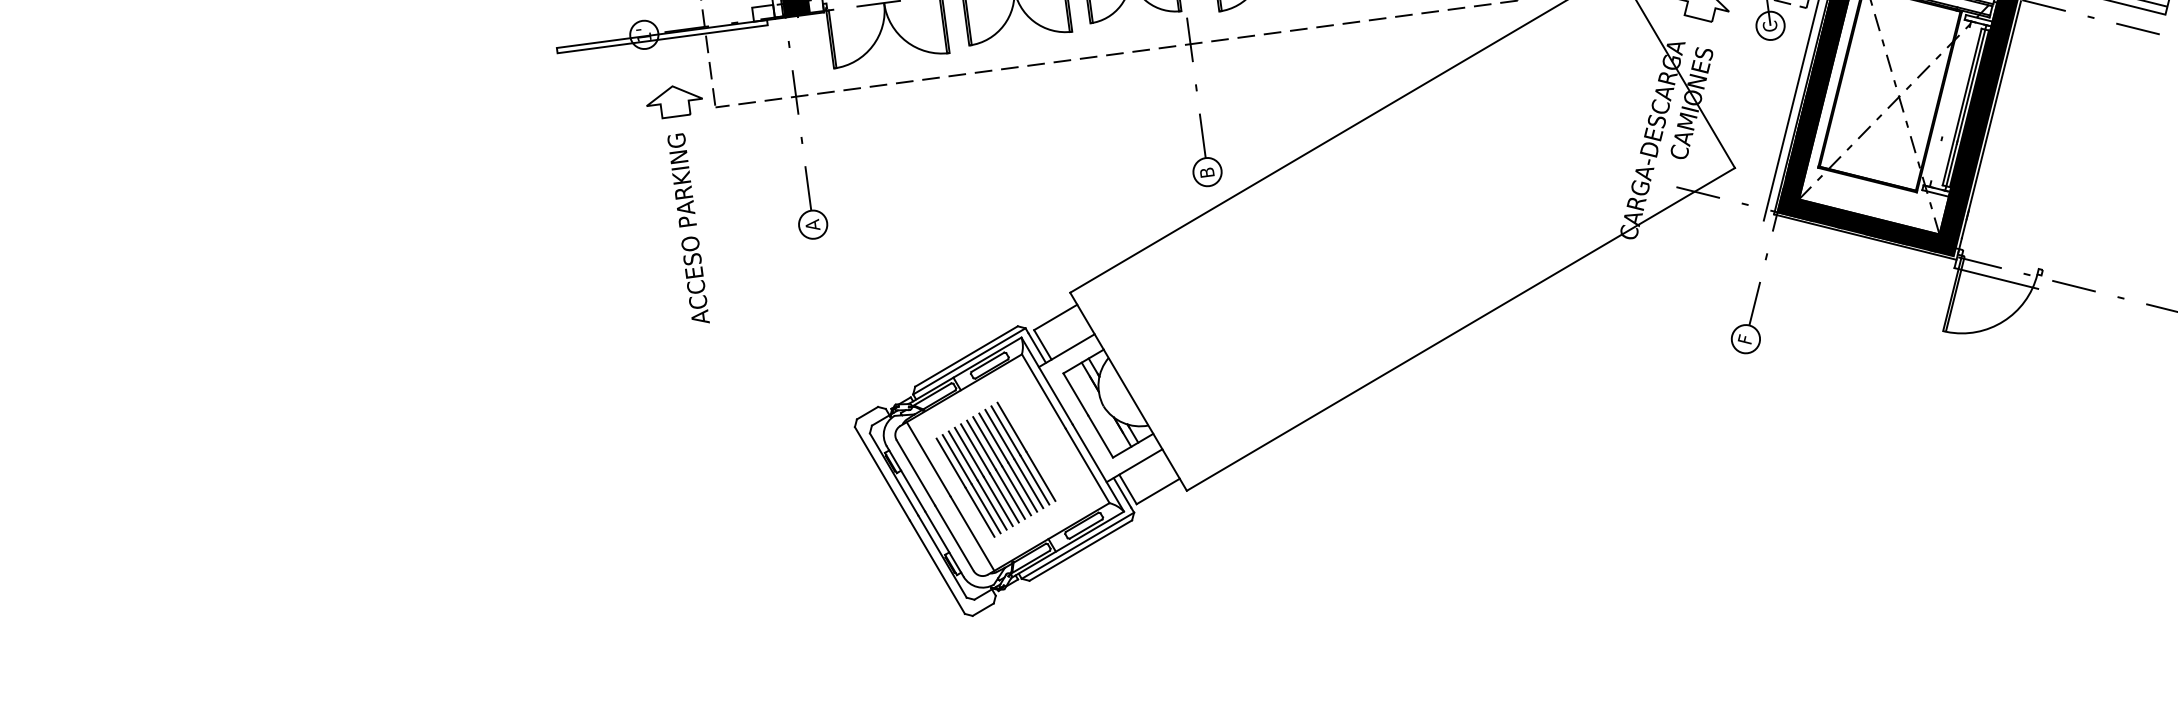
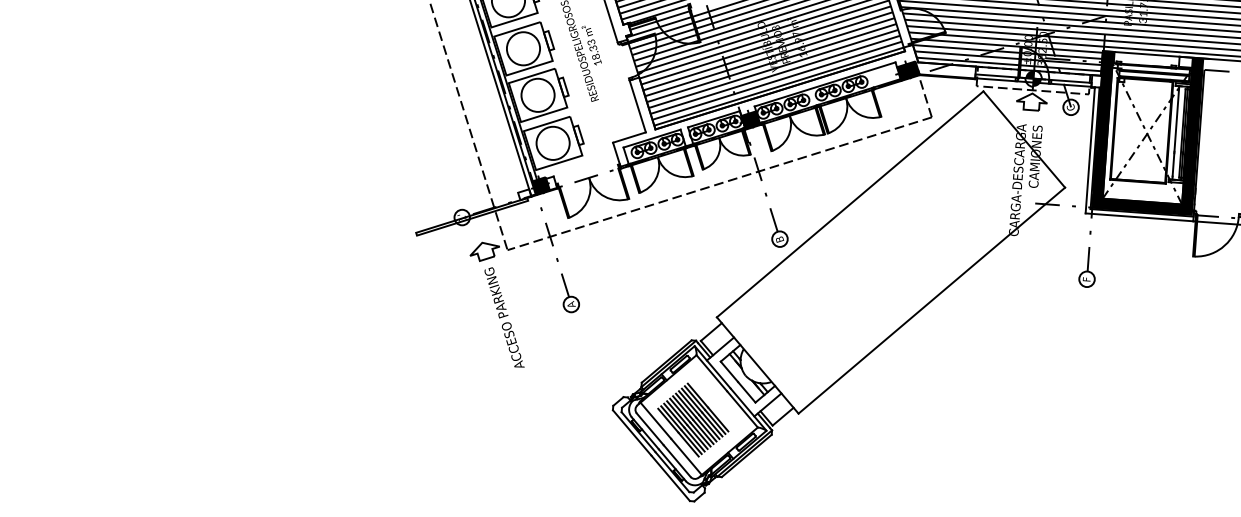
line: (1950, 103) -> (1175, 132), added
line: (1859, 244) -> (1139, 217), added

